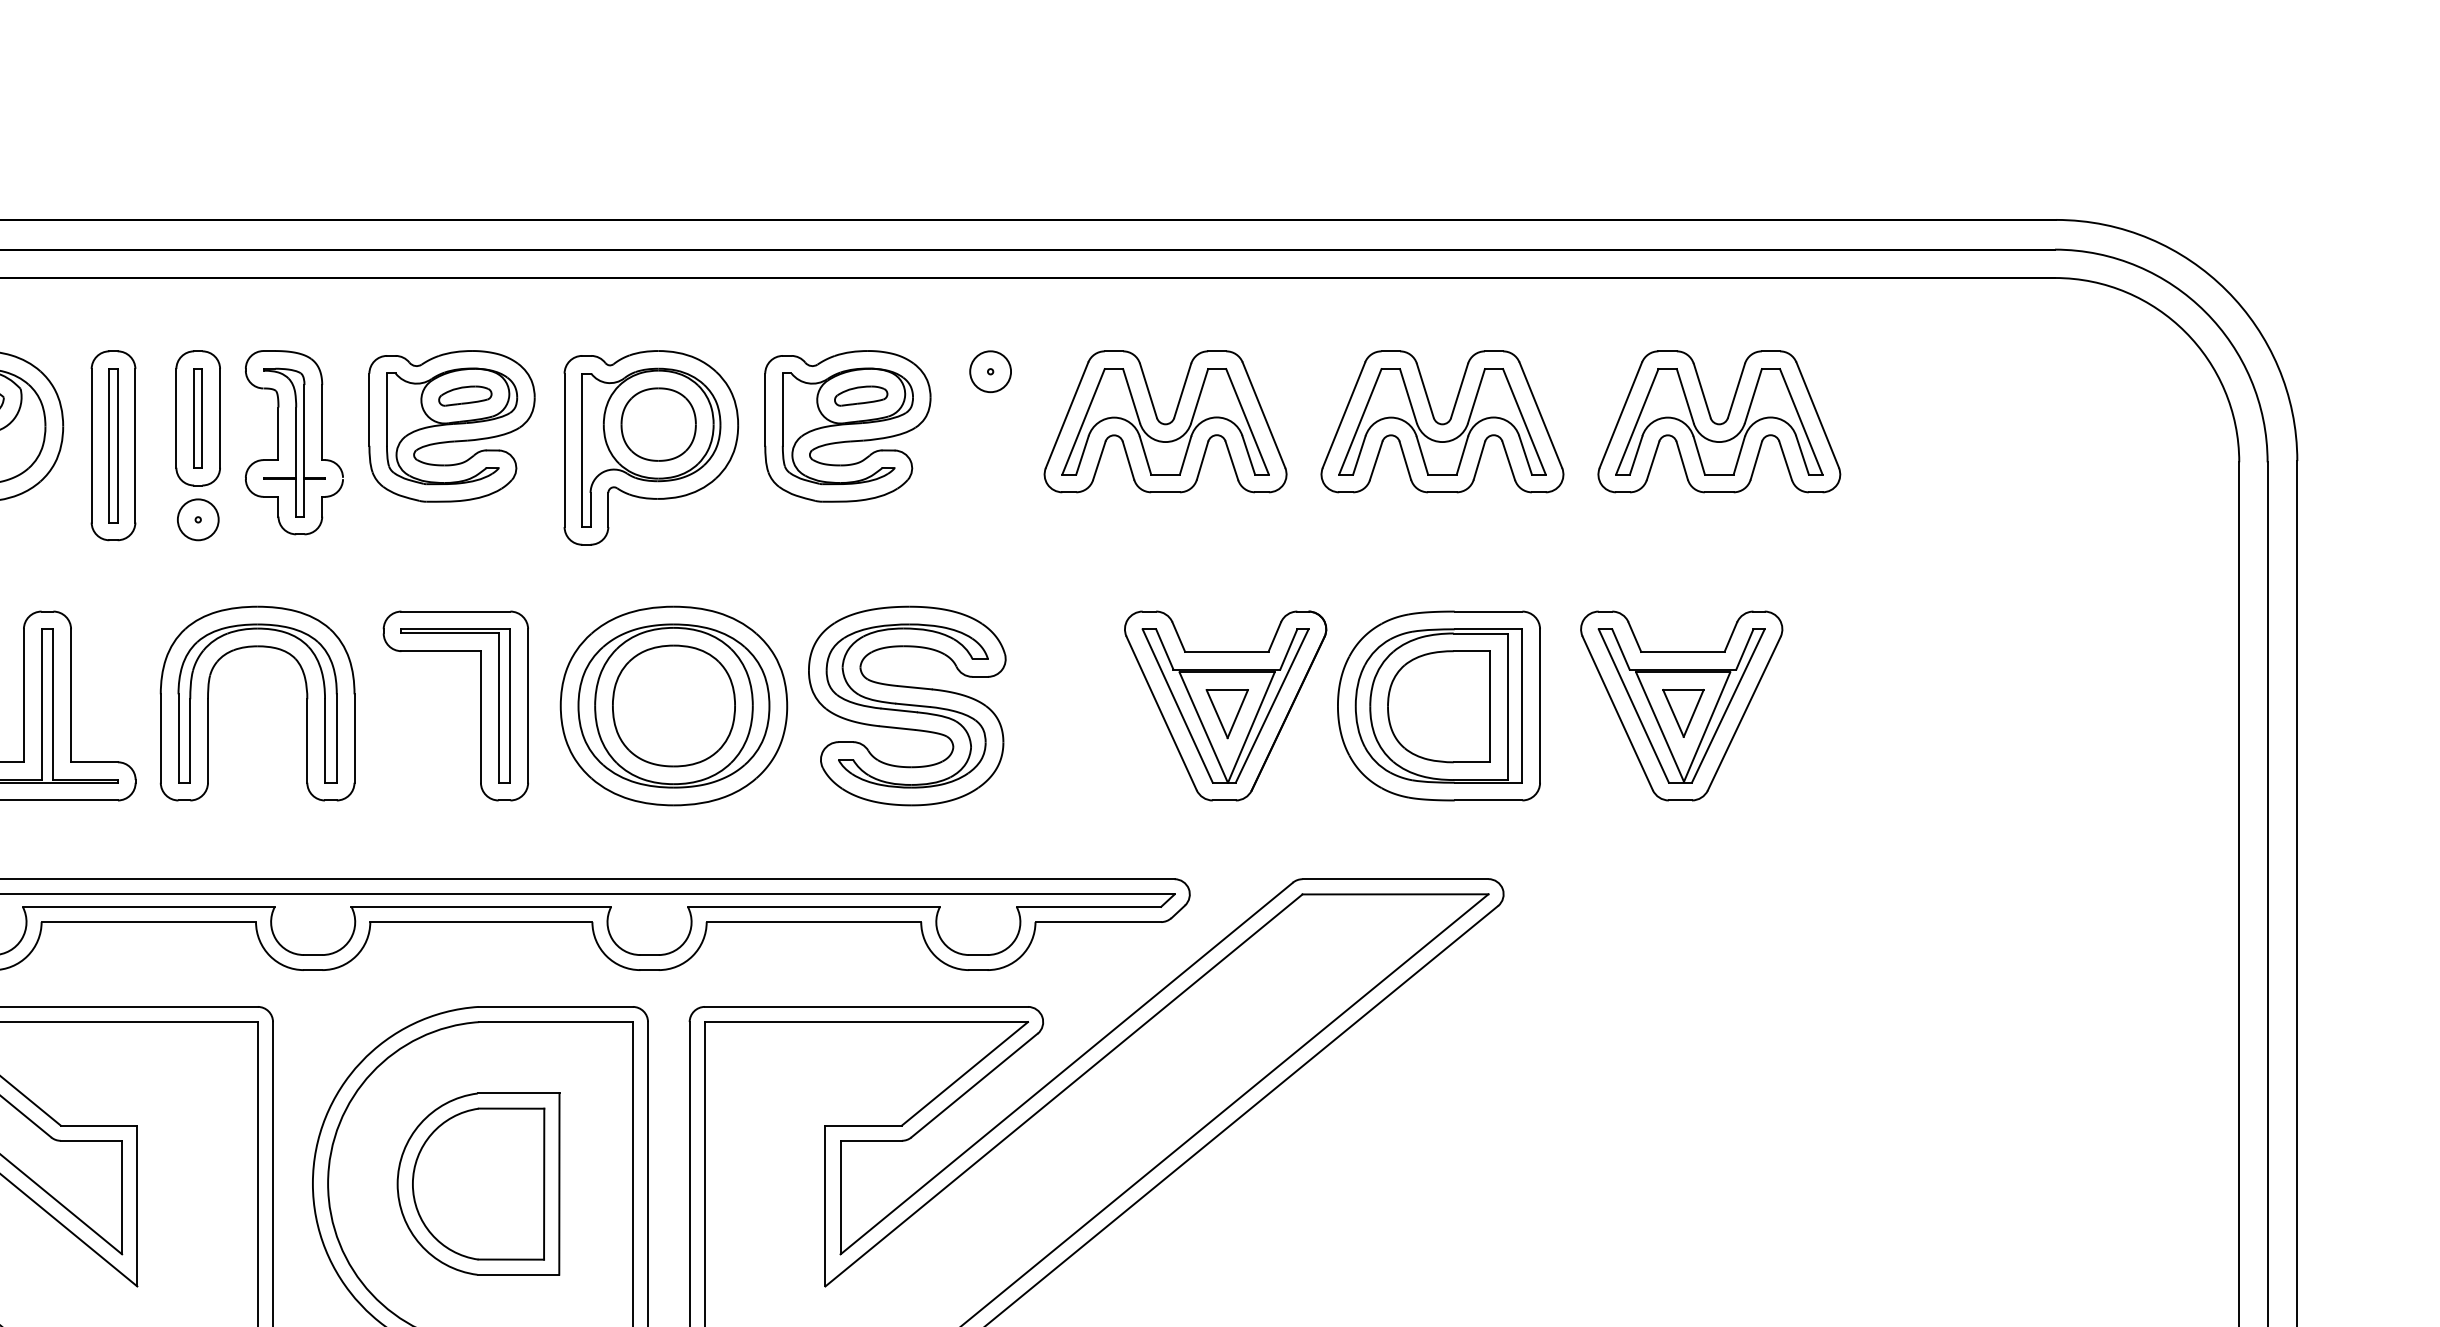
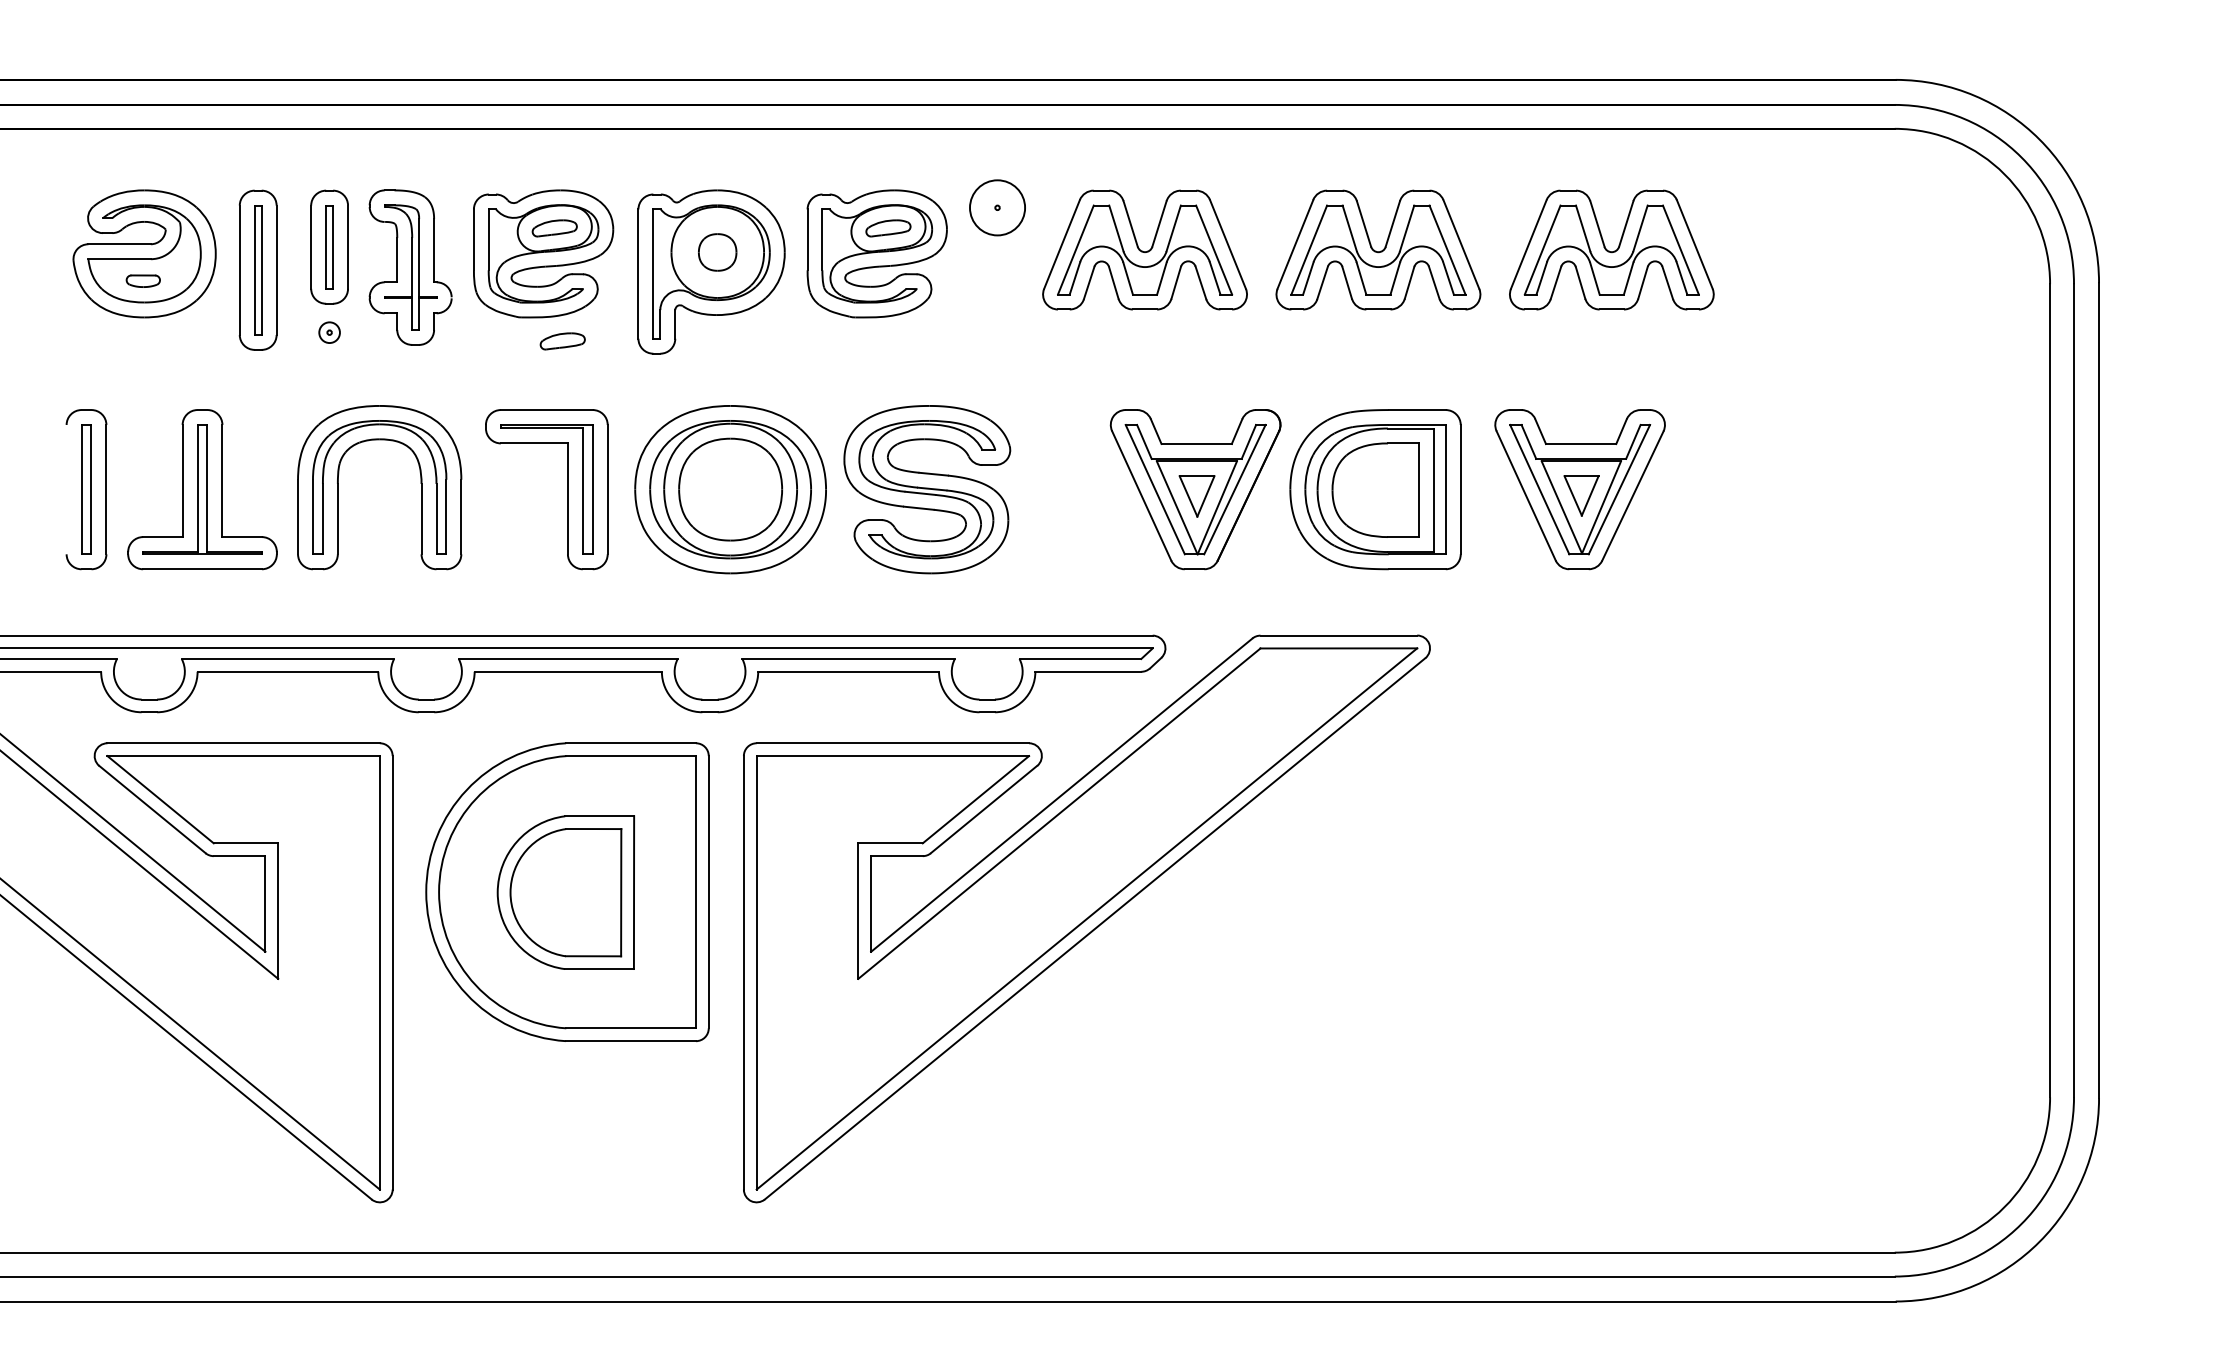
circle: (990, 371) -> (997, 207), size x1.6
part: (658, 424) -> (717, 252), size x0.6
circle: (198, 519) -> (329, 332), size x0.6
part: (474, 530) -> (562, 341), added

